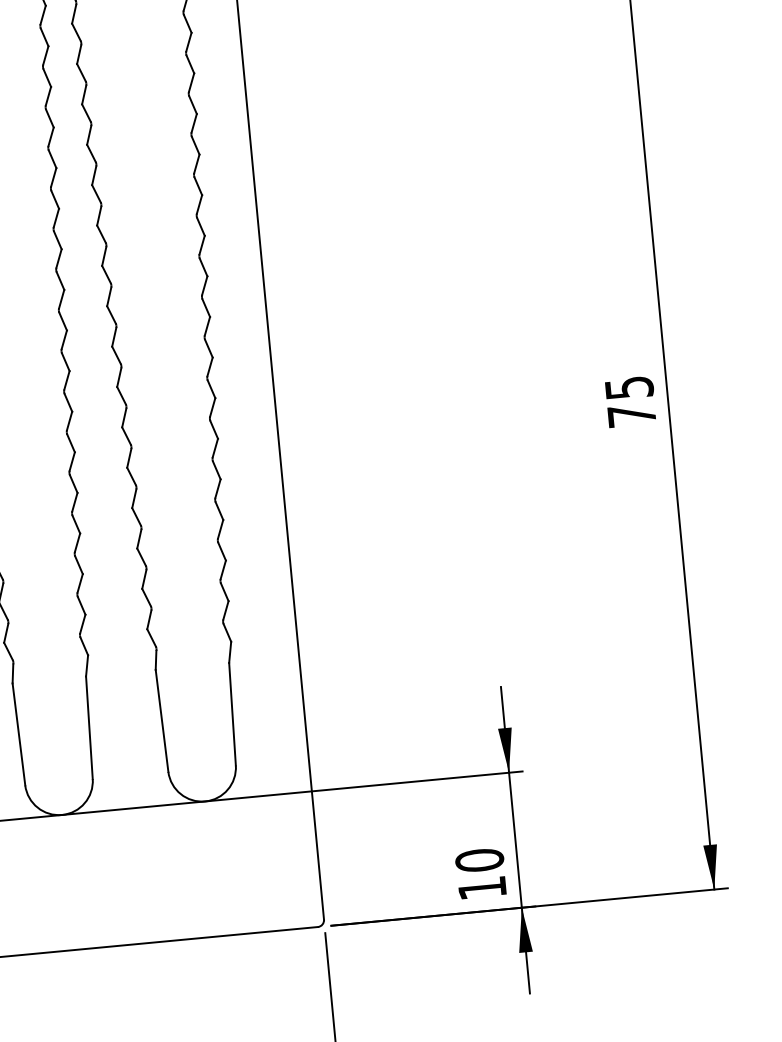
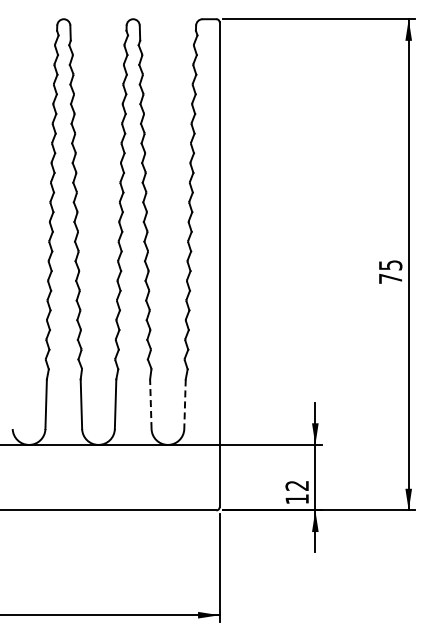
line: (233, 714) -> (185, 404), solid -> dashed
line: (161, 721) -> (150, 404), solid -> dashed
text: (480, 859) -> (297, 485), 10 -> 12

